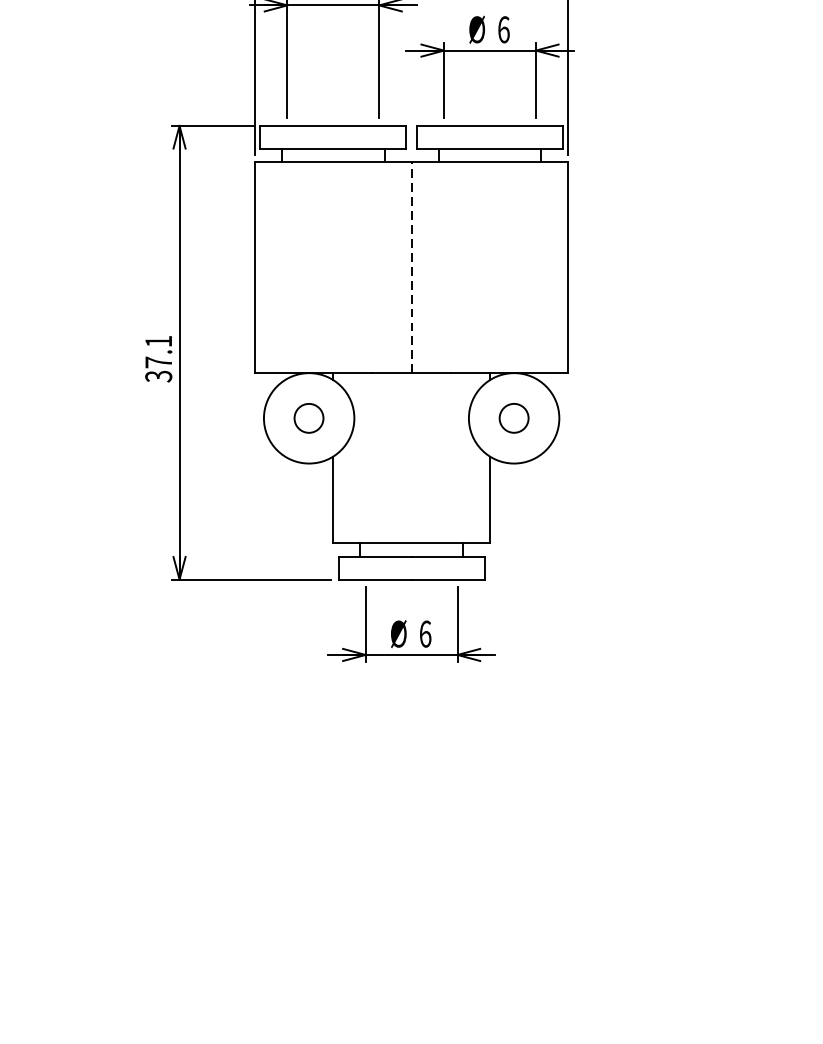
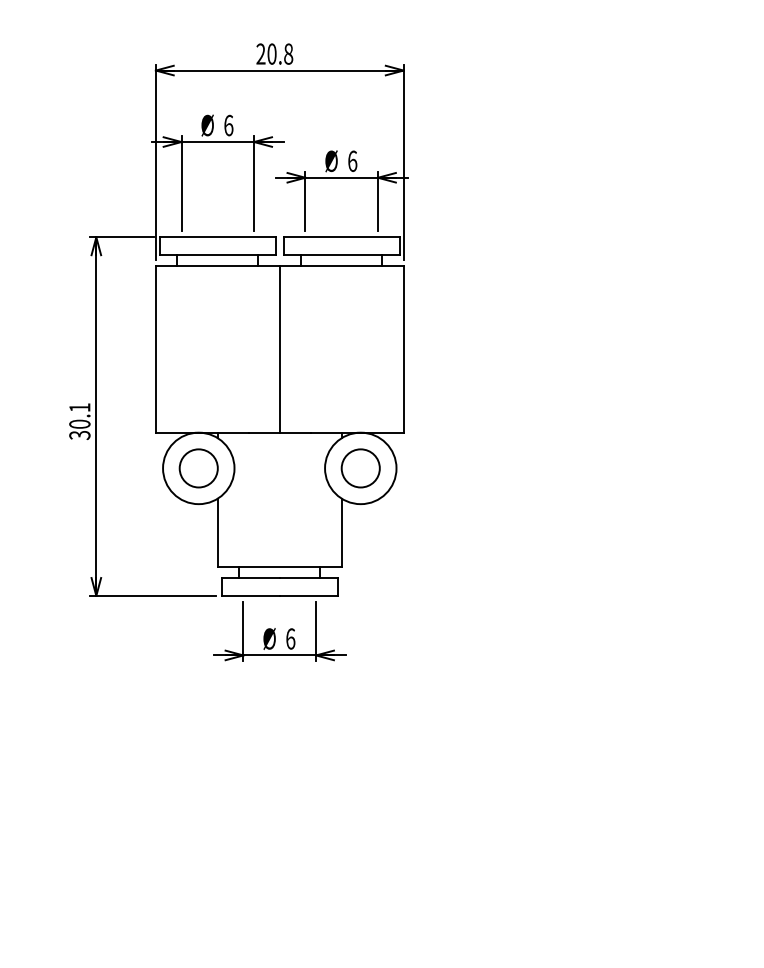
line: (411, 266) -> (279, 348), dashed -> solid
text: (158, 361) -> (79, 423), 37.1 -> 30.1
circle: (308, 418) -> (198, 468), size x1.67
circle: (513, 418) -> (360, 468), size x1.67

